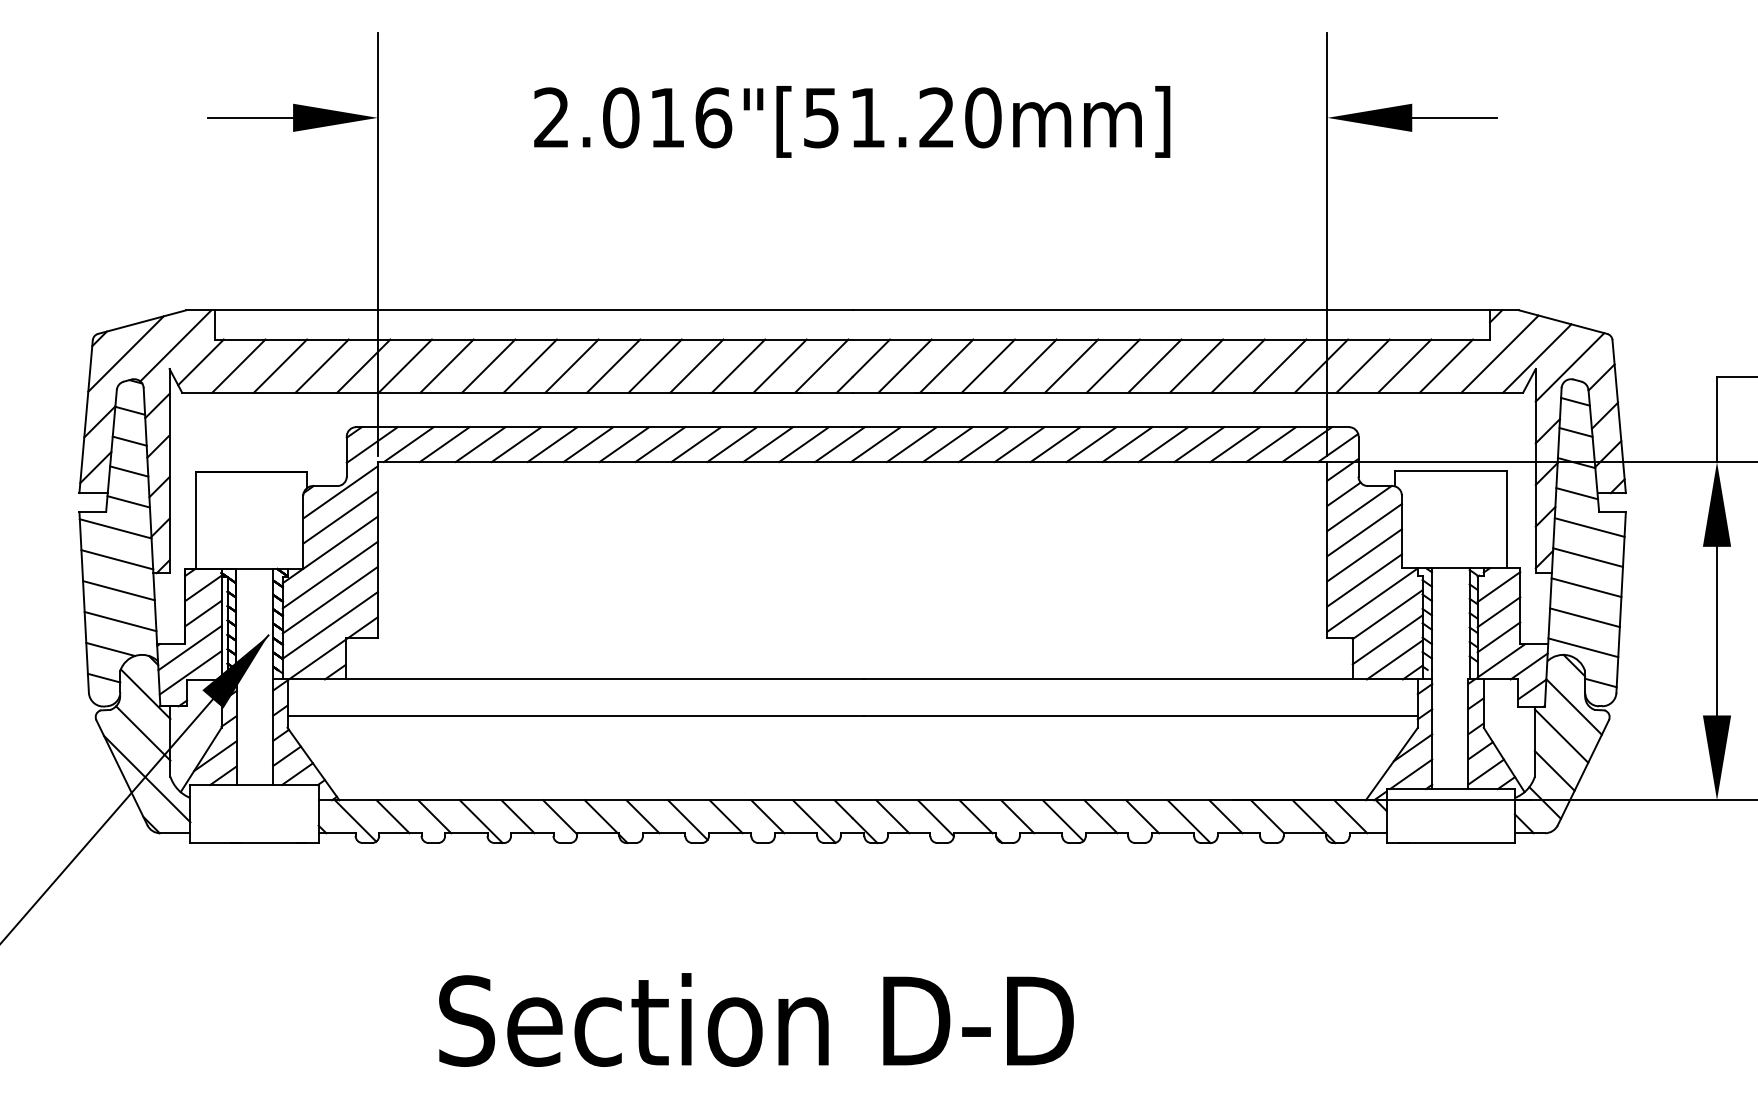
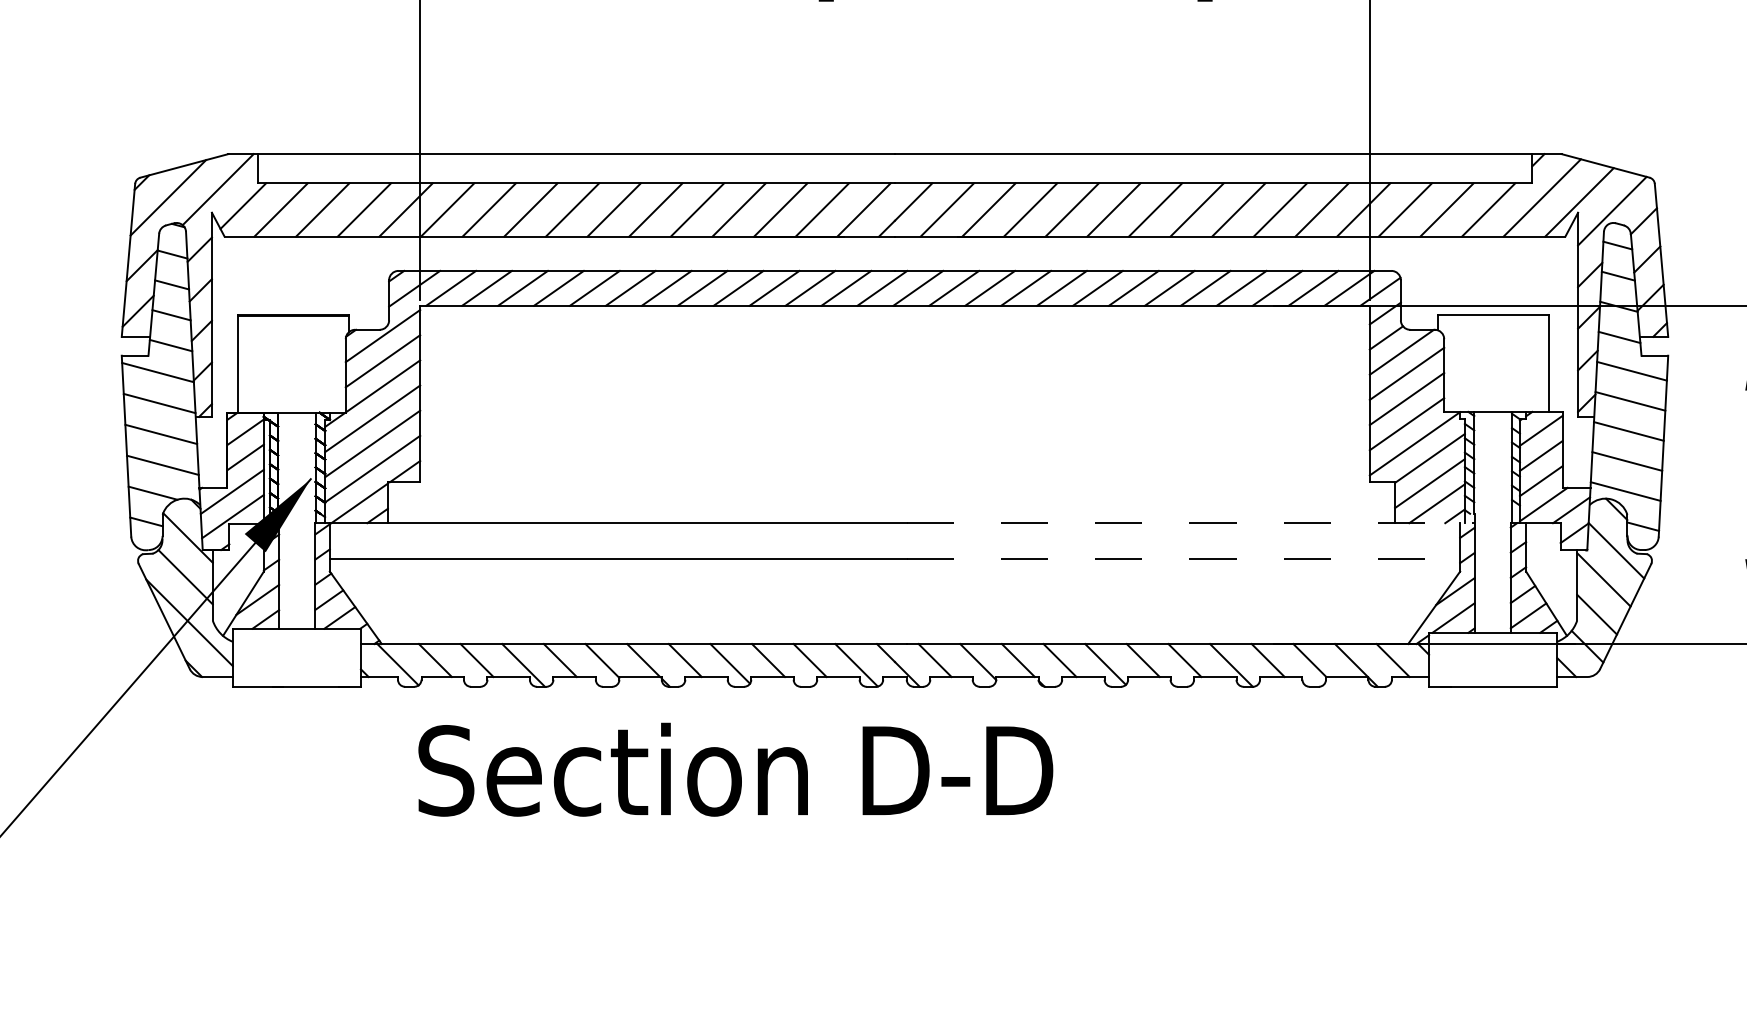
line: (1148, 679) -> (1190, 523), solid -> dashed
line: (1141, 715) -> (1183, 559), solid -> dashed
text: (756, 1019) -> (735, 769), moved

